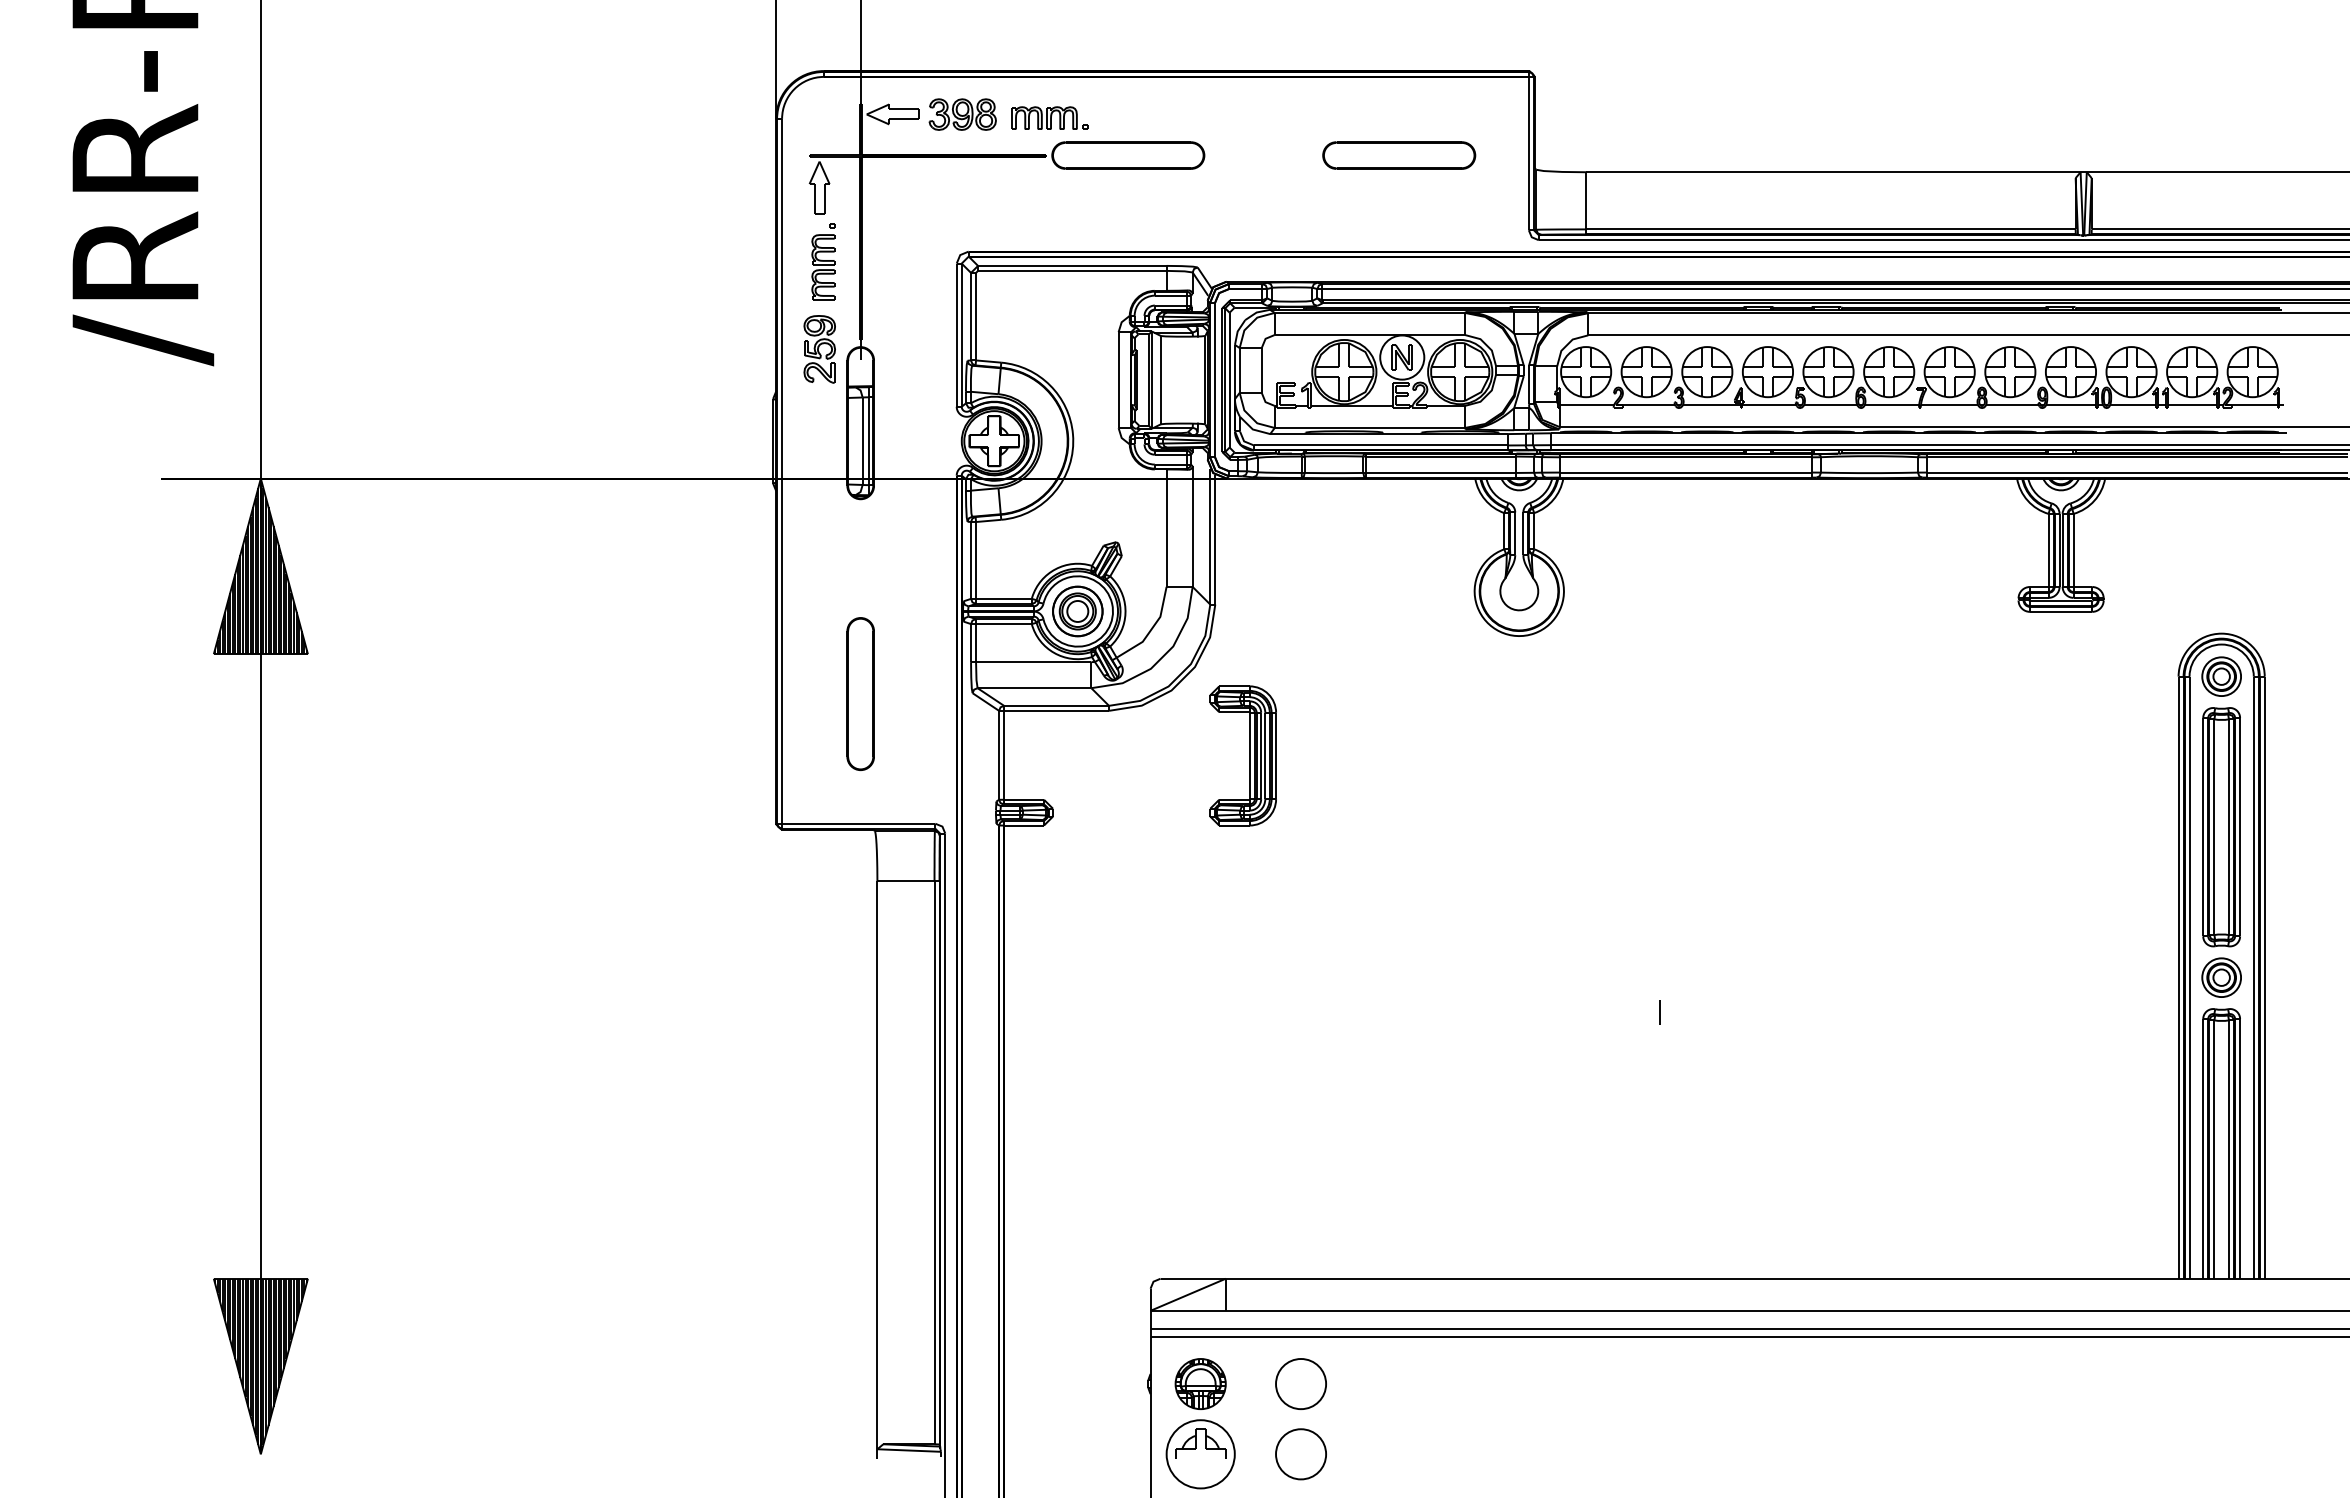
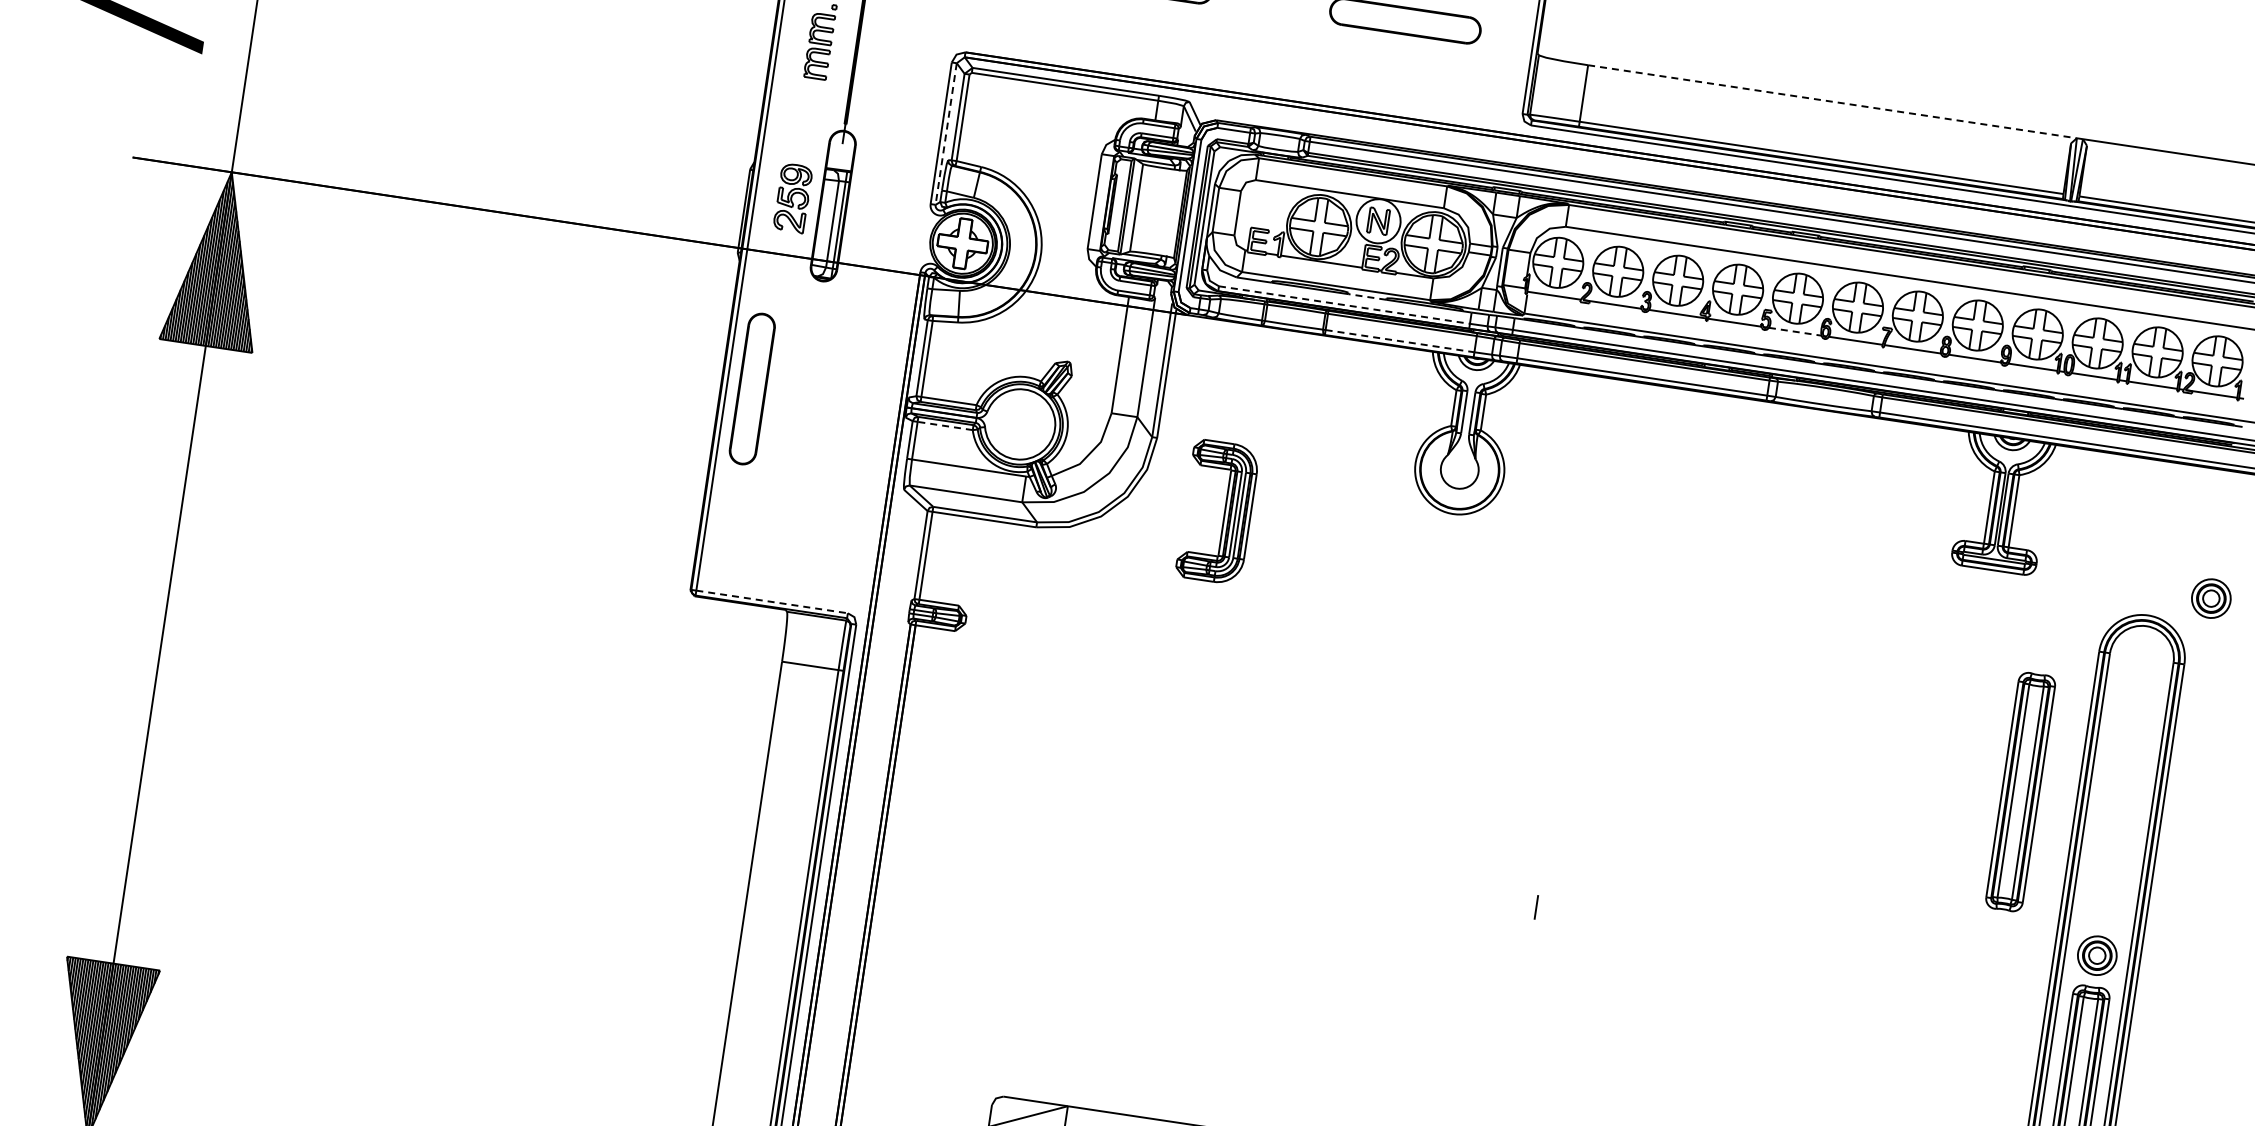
line: (1834, 172) -> (1833, 102), solid -> dashed
line: (961, 335) -> (945, 134), solid -> dashed
part: (819, 349) -> (792, 198), moved
line: (1830, 405) -> (1795, 331), solid -> dashed
line: (1401, 434) -> (1366, 297), solid -> dashed
line: (1380, 445) -> (1344, 305), solid -> dashed
line: (1441, 472) -> (1400, 340), solid -> dashed
part: (1077, 611) -> (1019, 424), removed
line: (1003, 624) -> (944, 426), solid -> dashed
part: (2221, 676) -> (2211, 598), moved
part: (860, 693) -> (752, 388), moved
part: (1249, 755) -> (1224, 512), moved
line: (858, 823) -> (771, 601), solid -> dashed
part: (2221, 827) -> (2020, 792), moved

